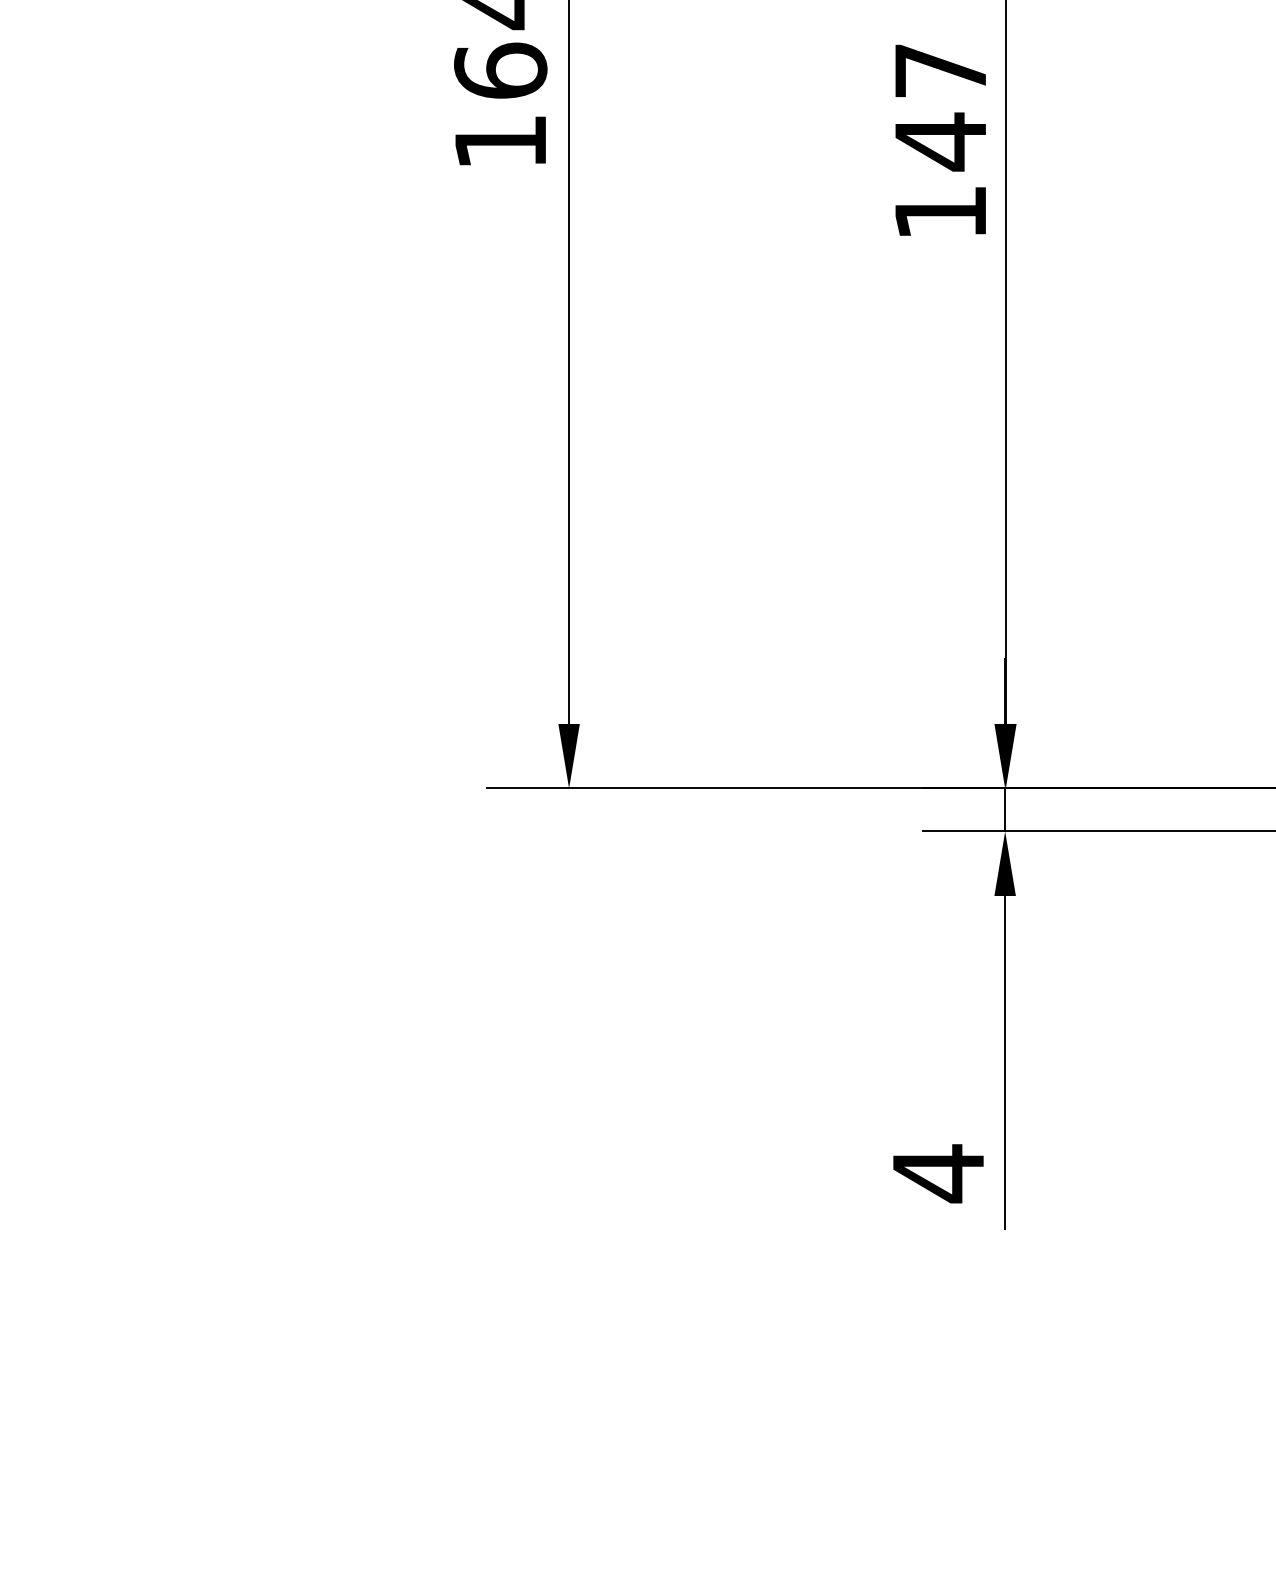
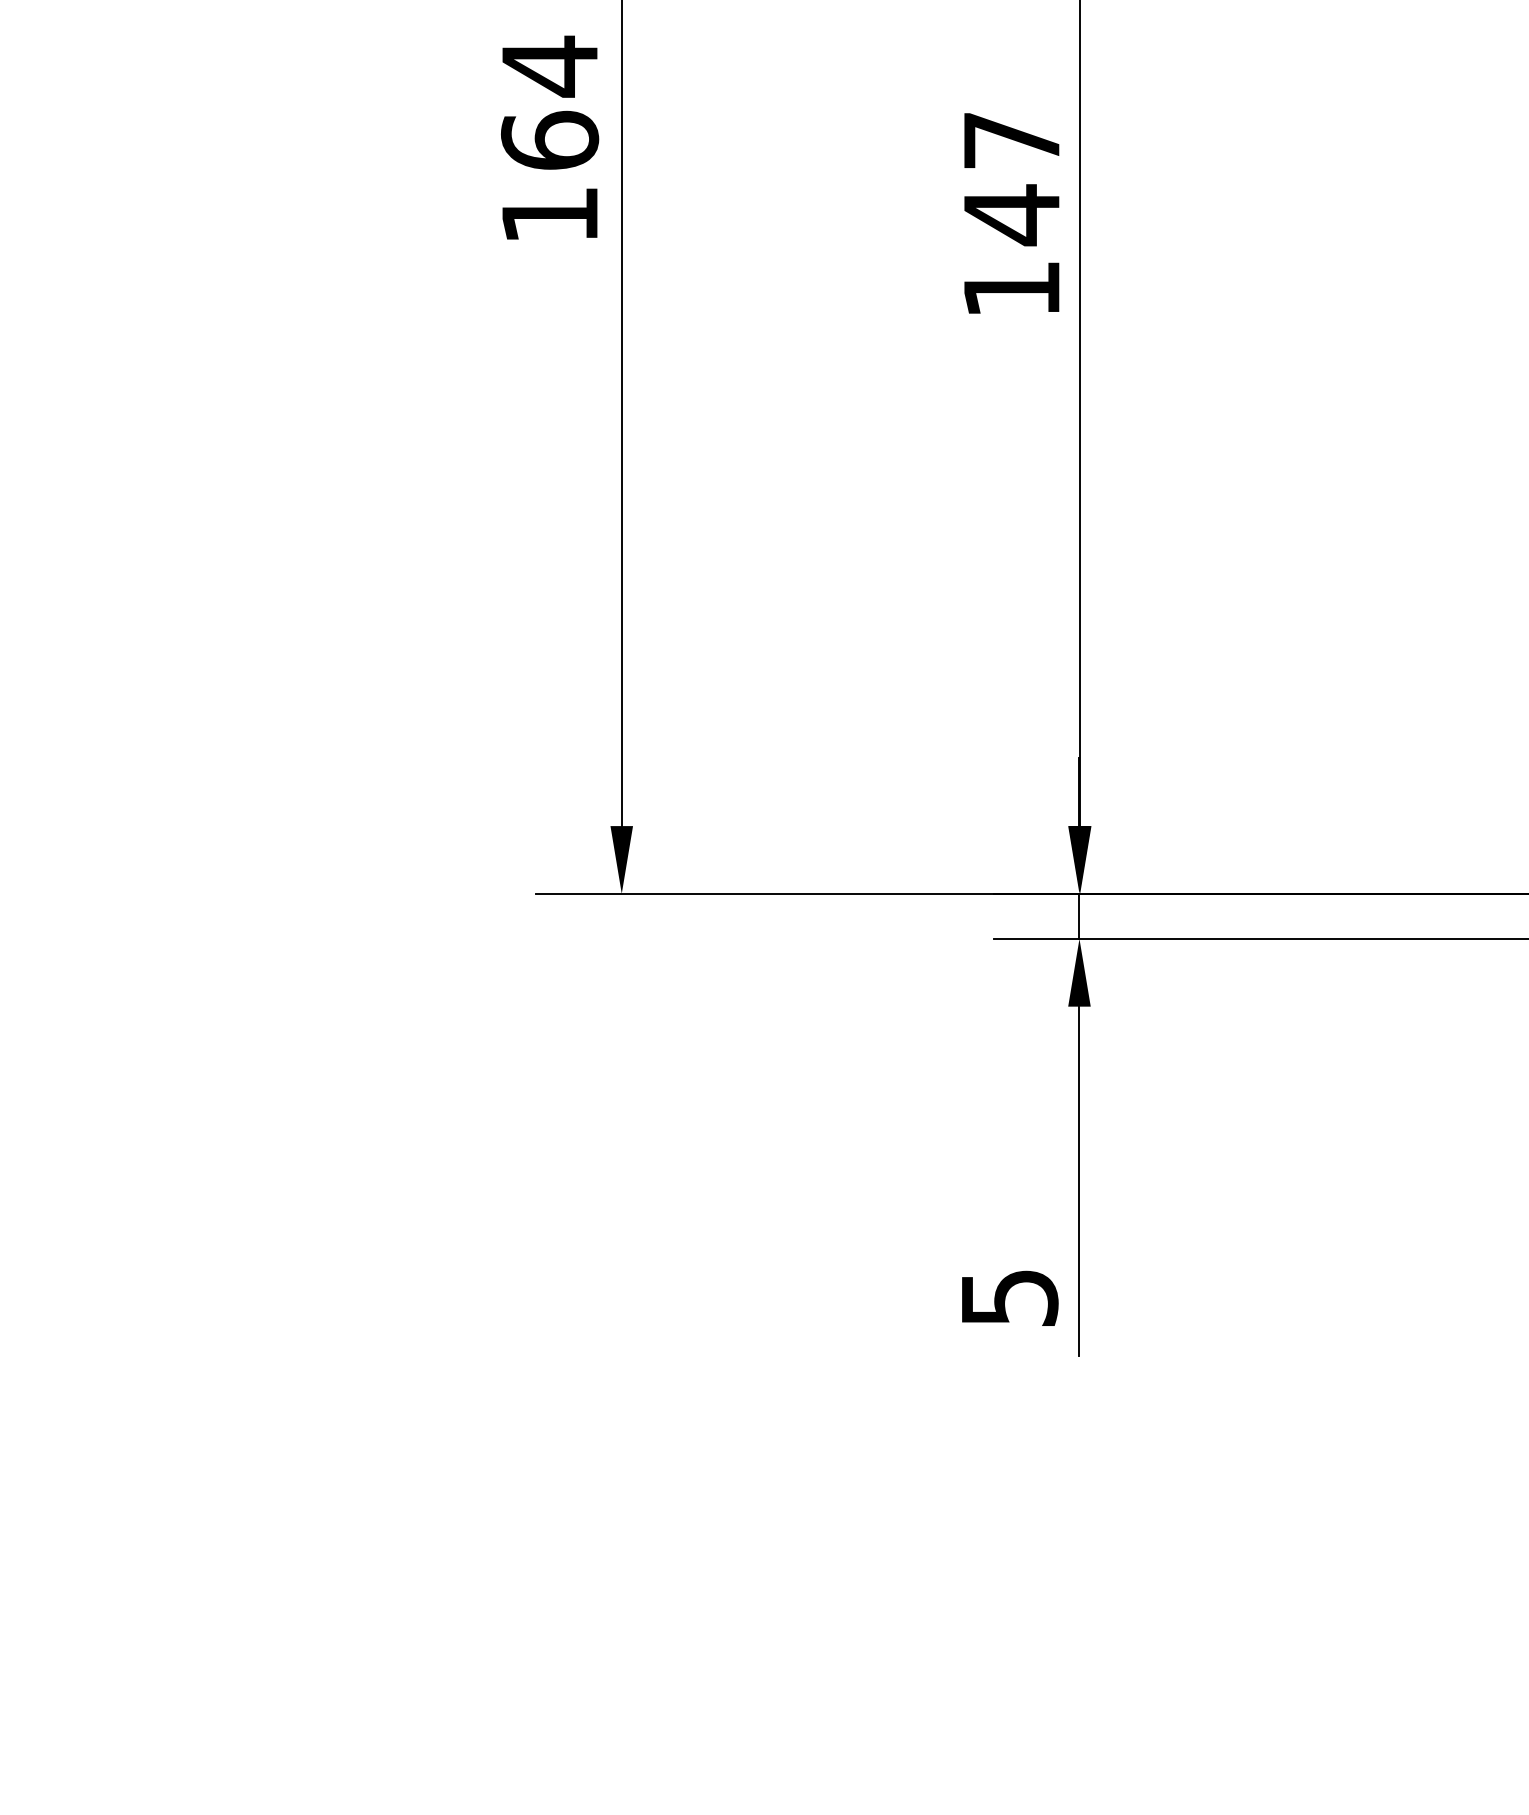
text: (939, 1174) -> (1010, 1298), 4 -> 5

